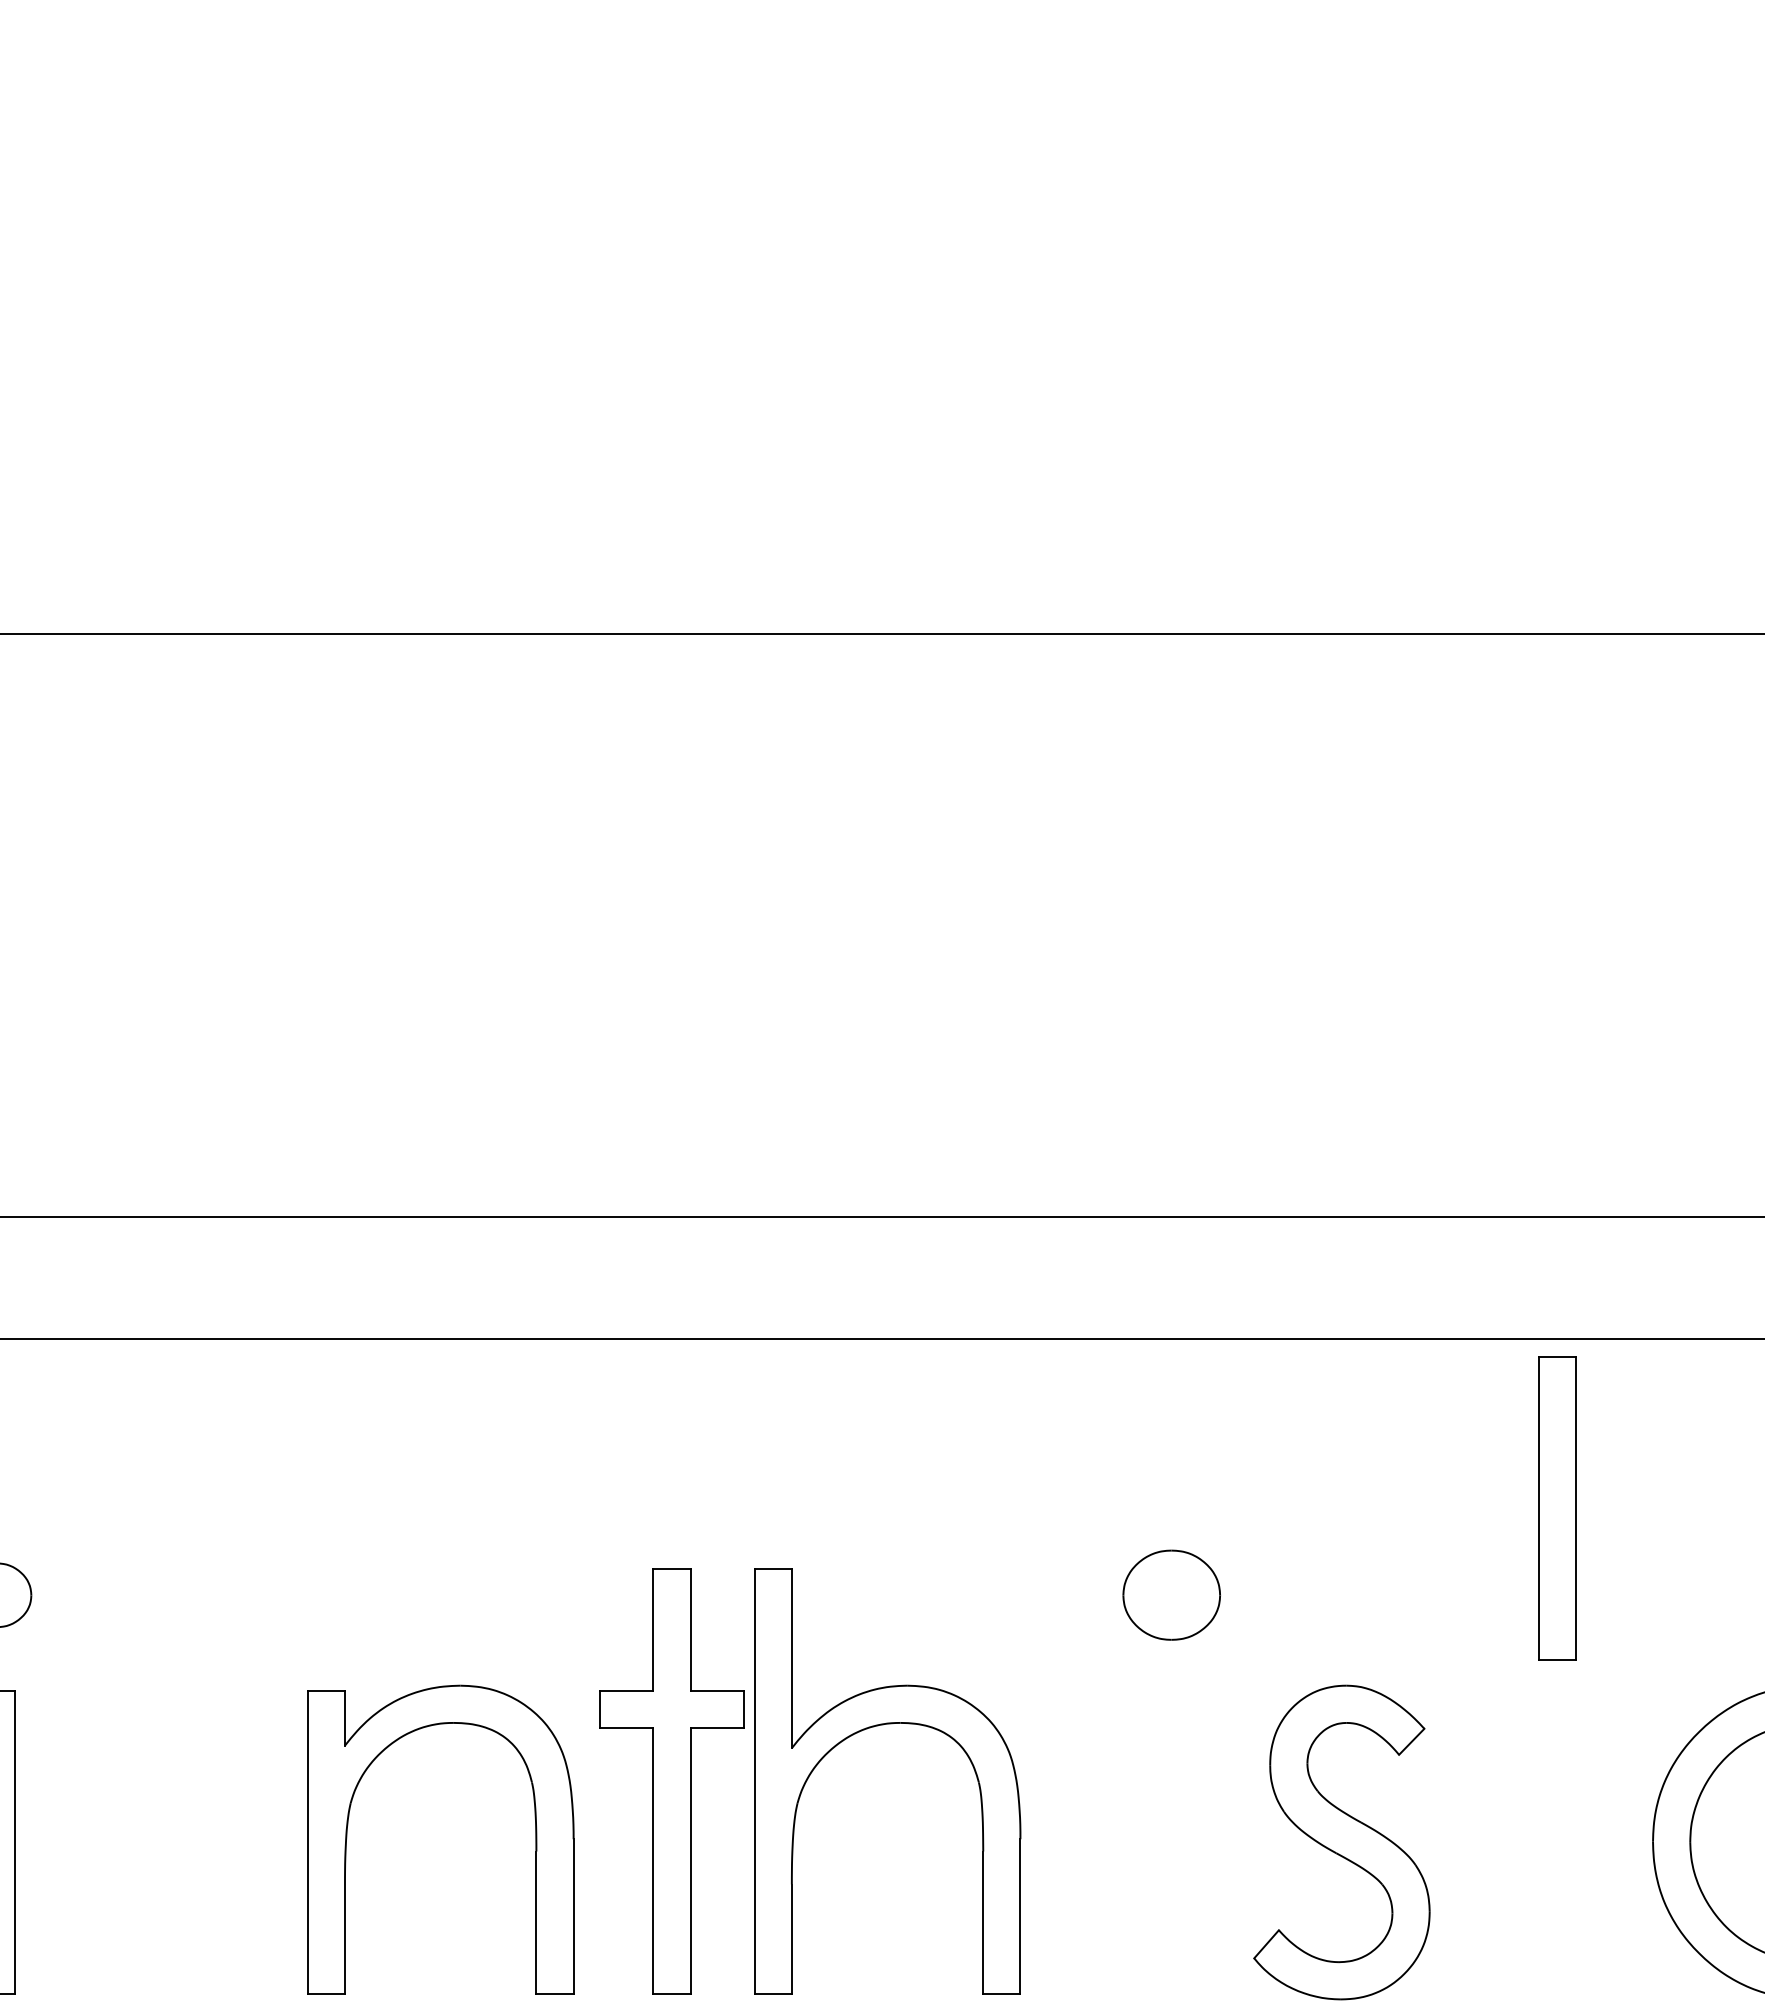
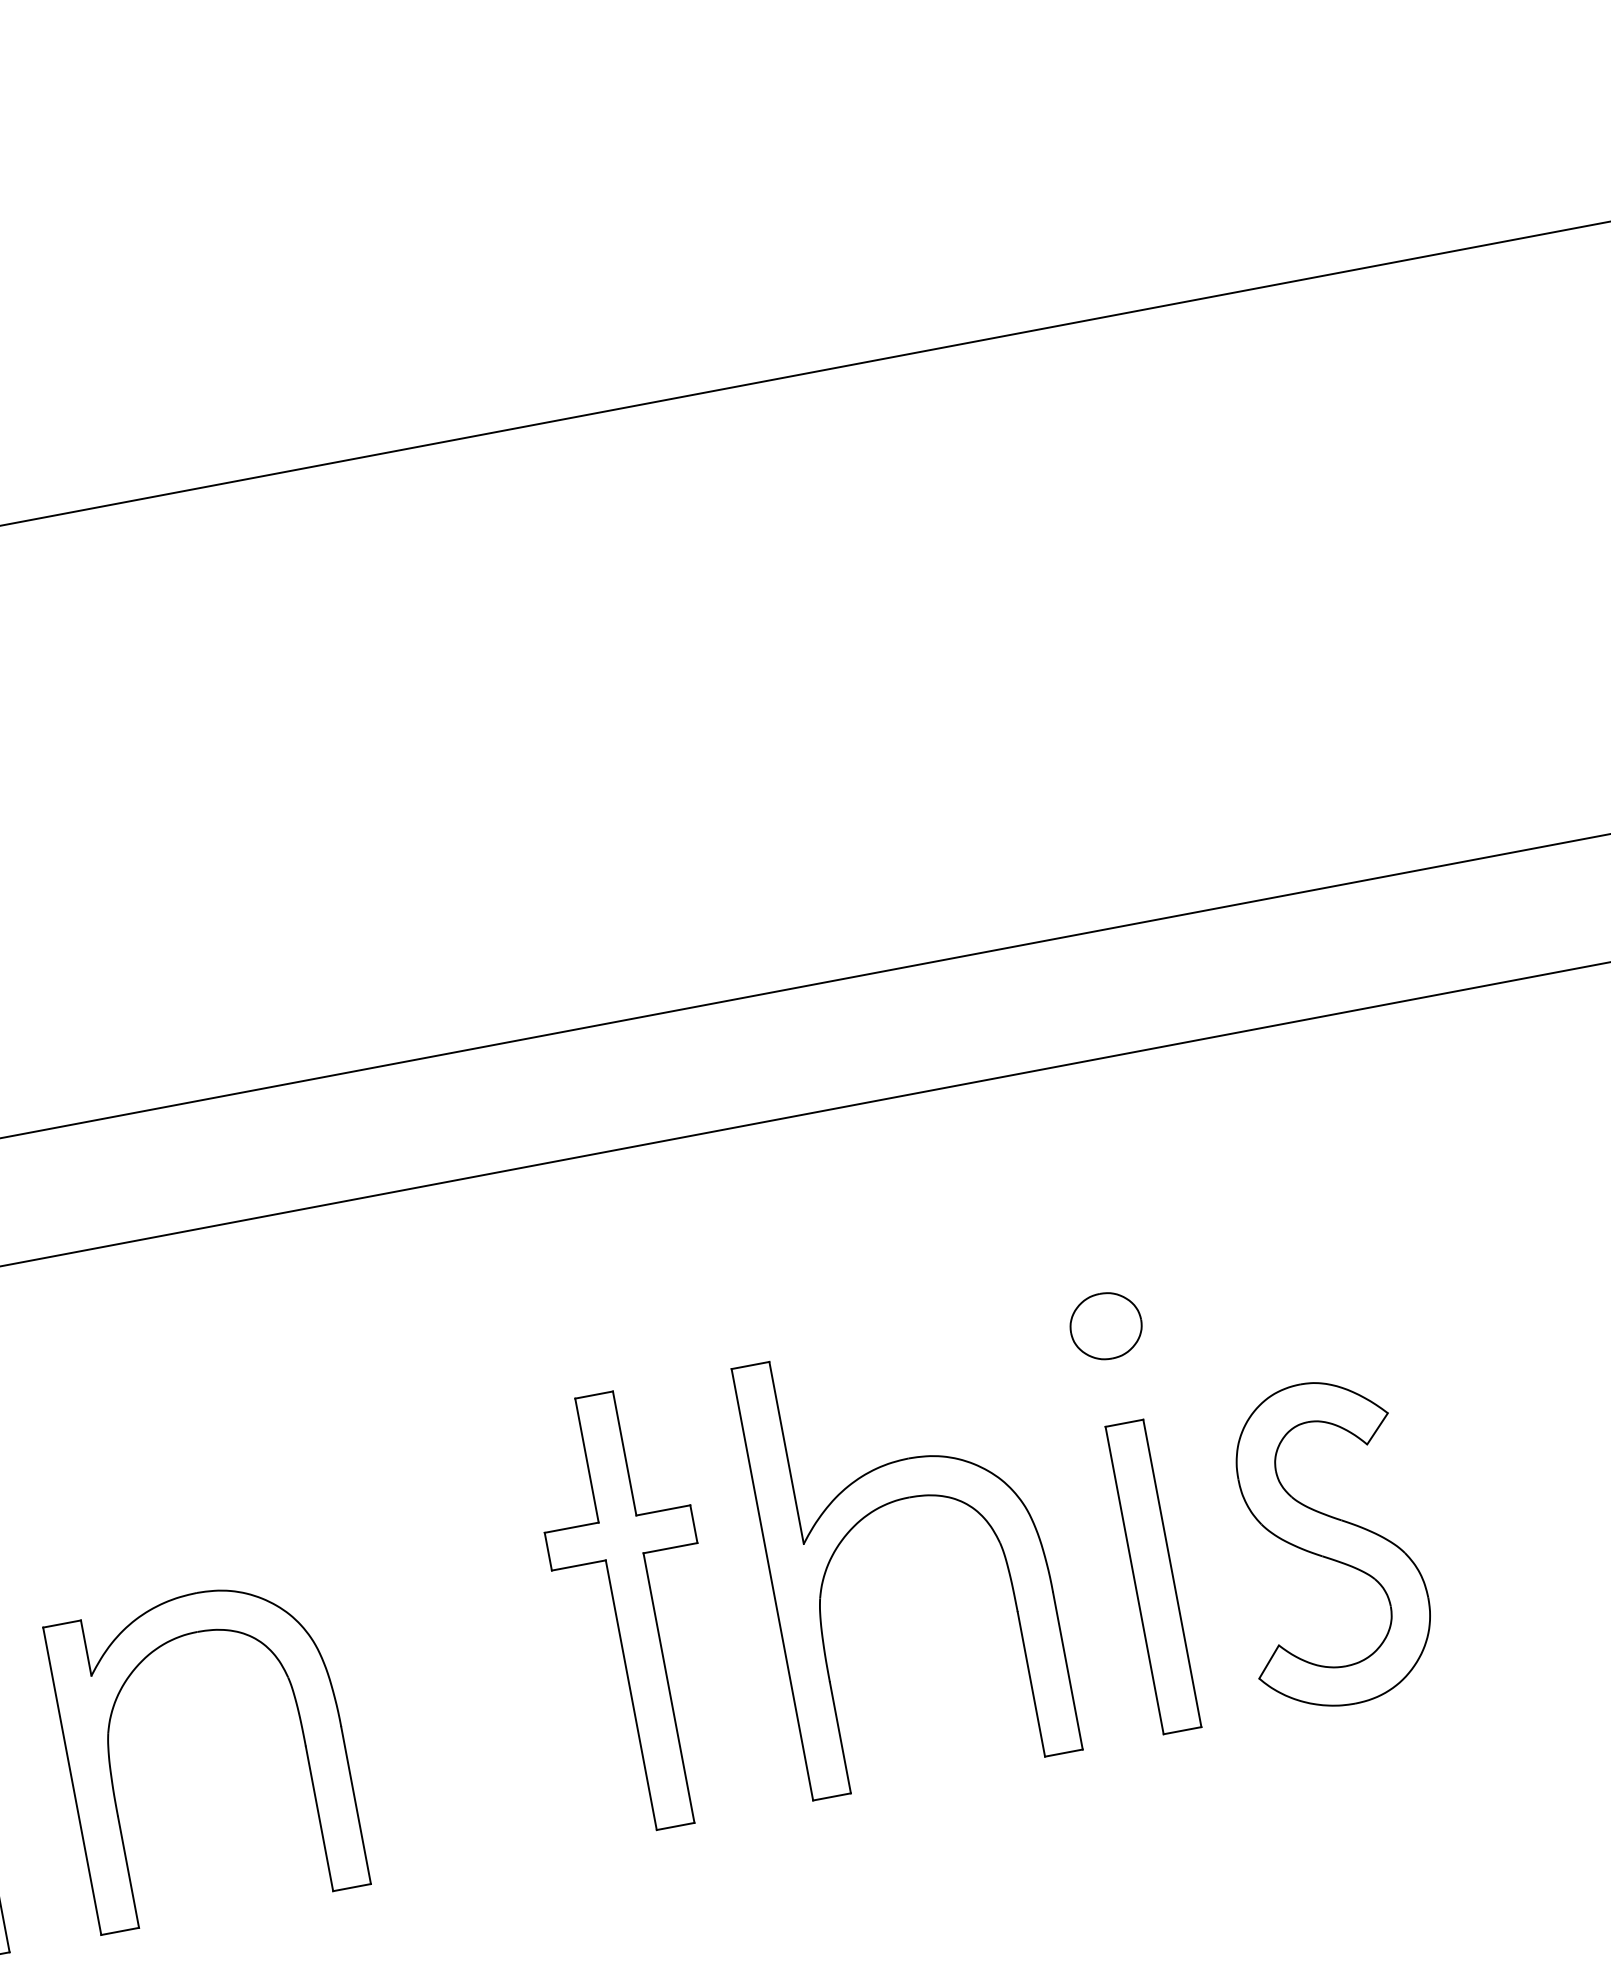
part: (1557, 1508) -> (1153, 1576), moved
part: (1171, 1595) -> (1105, 1326), size x0.71
part: (874, 1727) -> (883, 1507), moved
part: (347, 1838) -> (111, 1769), moved

